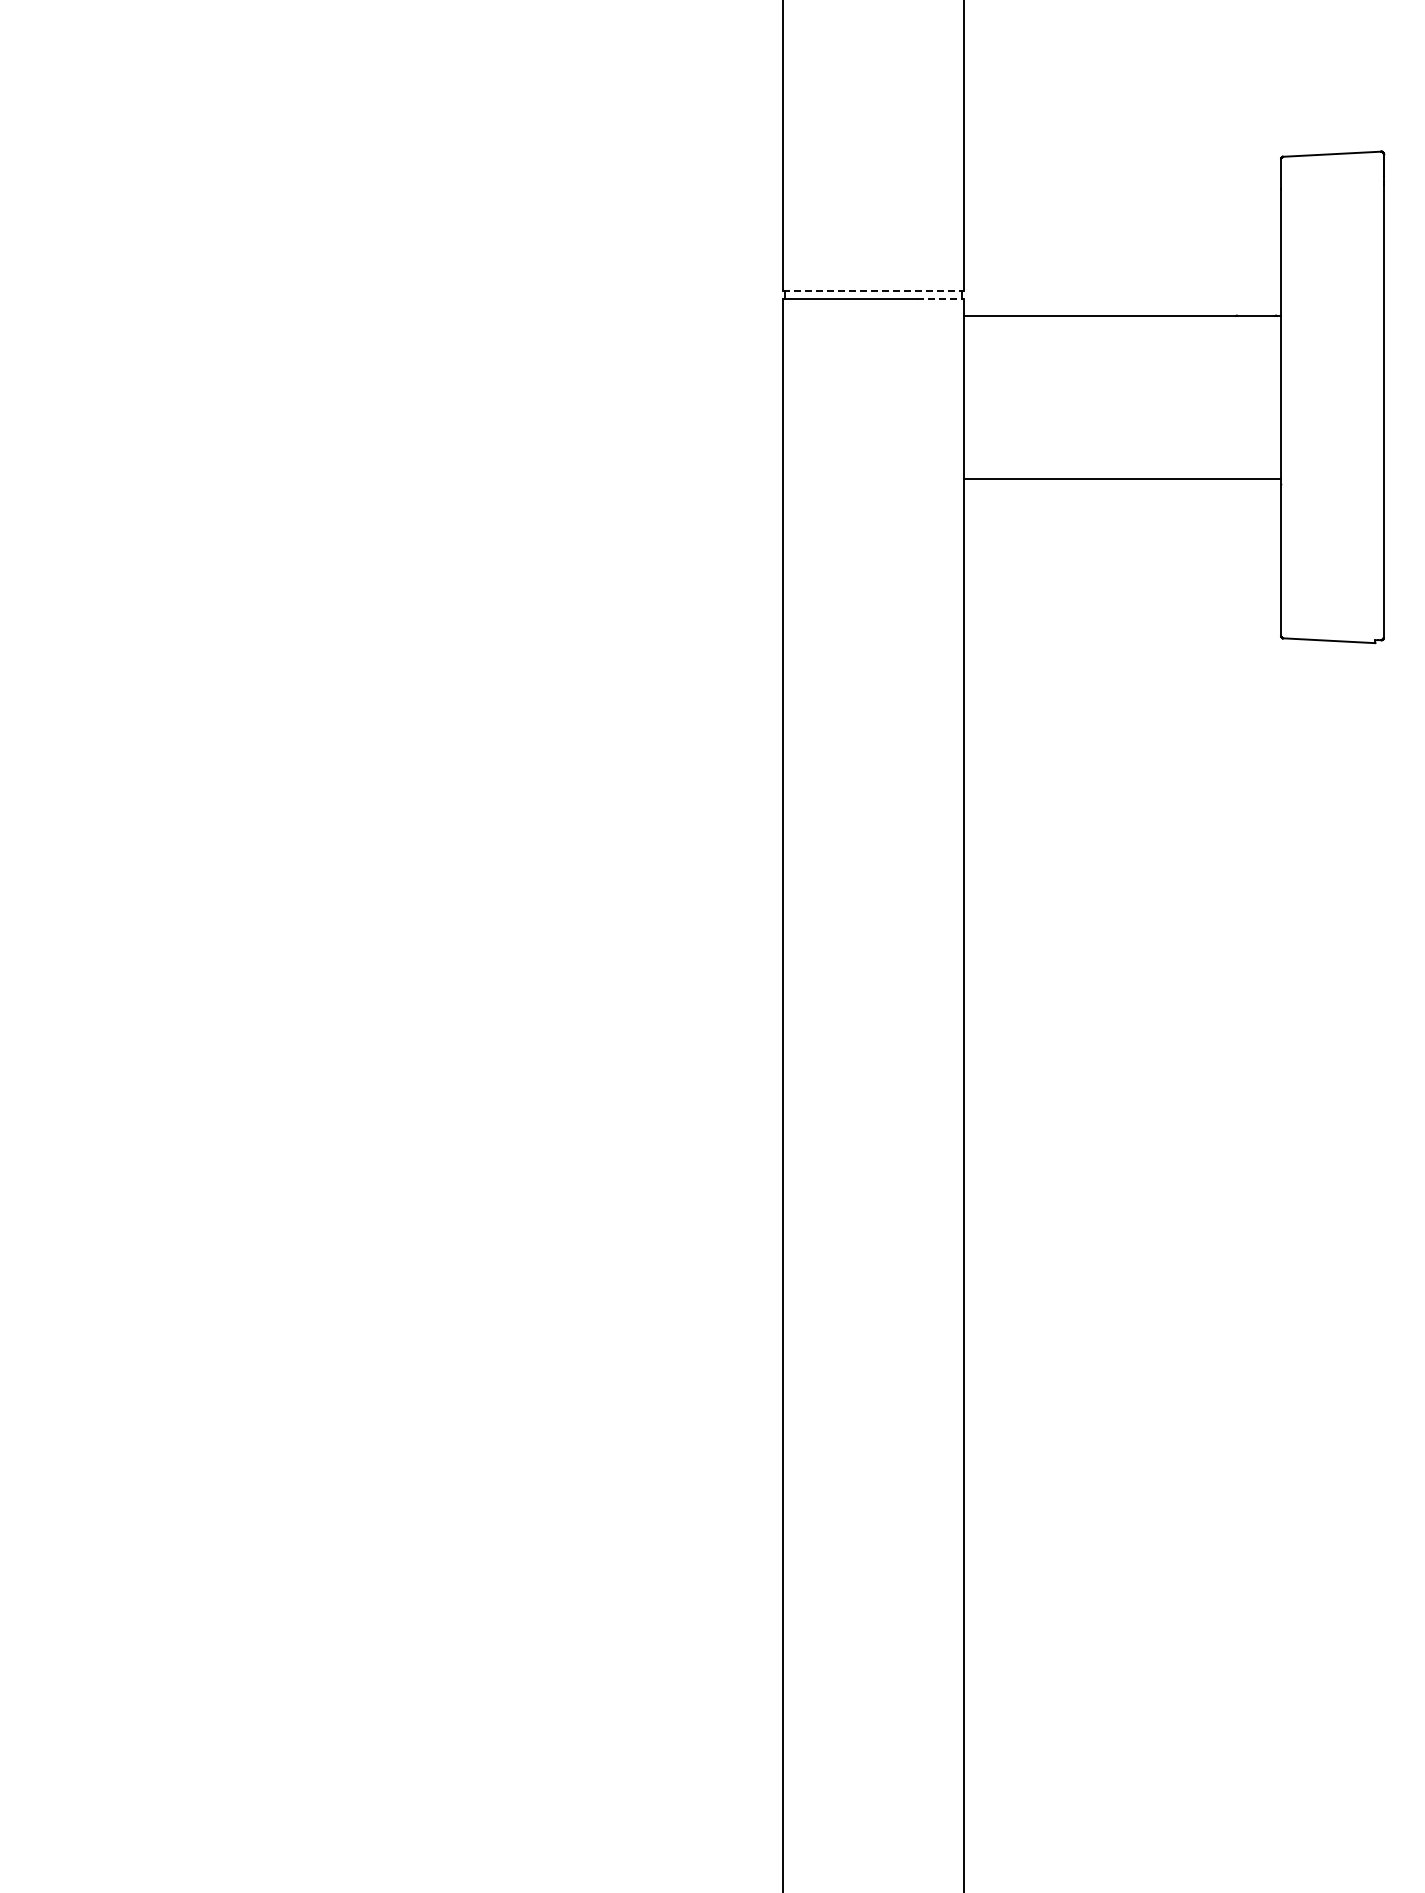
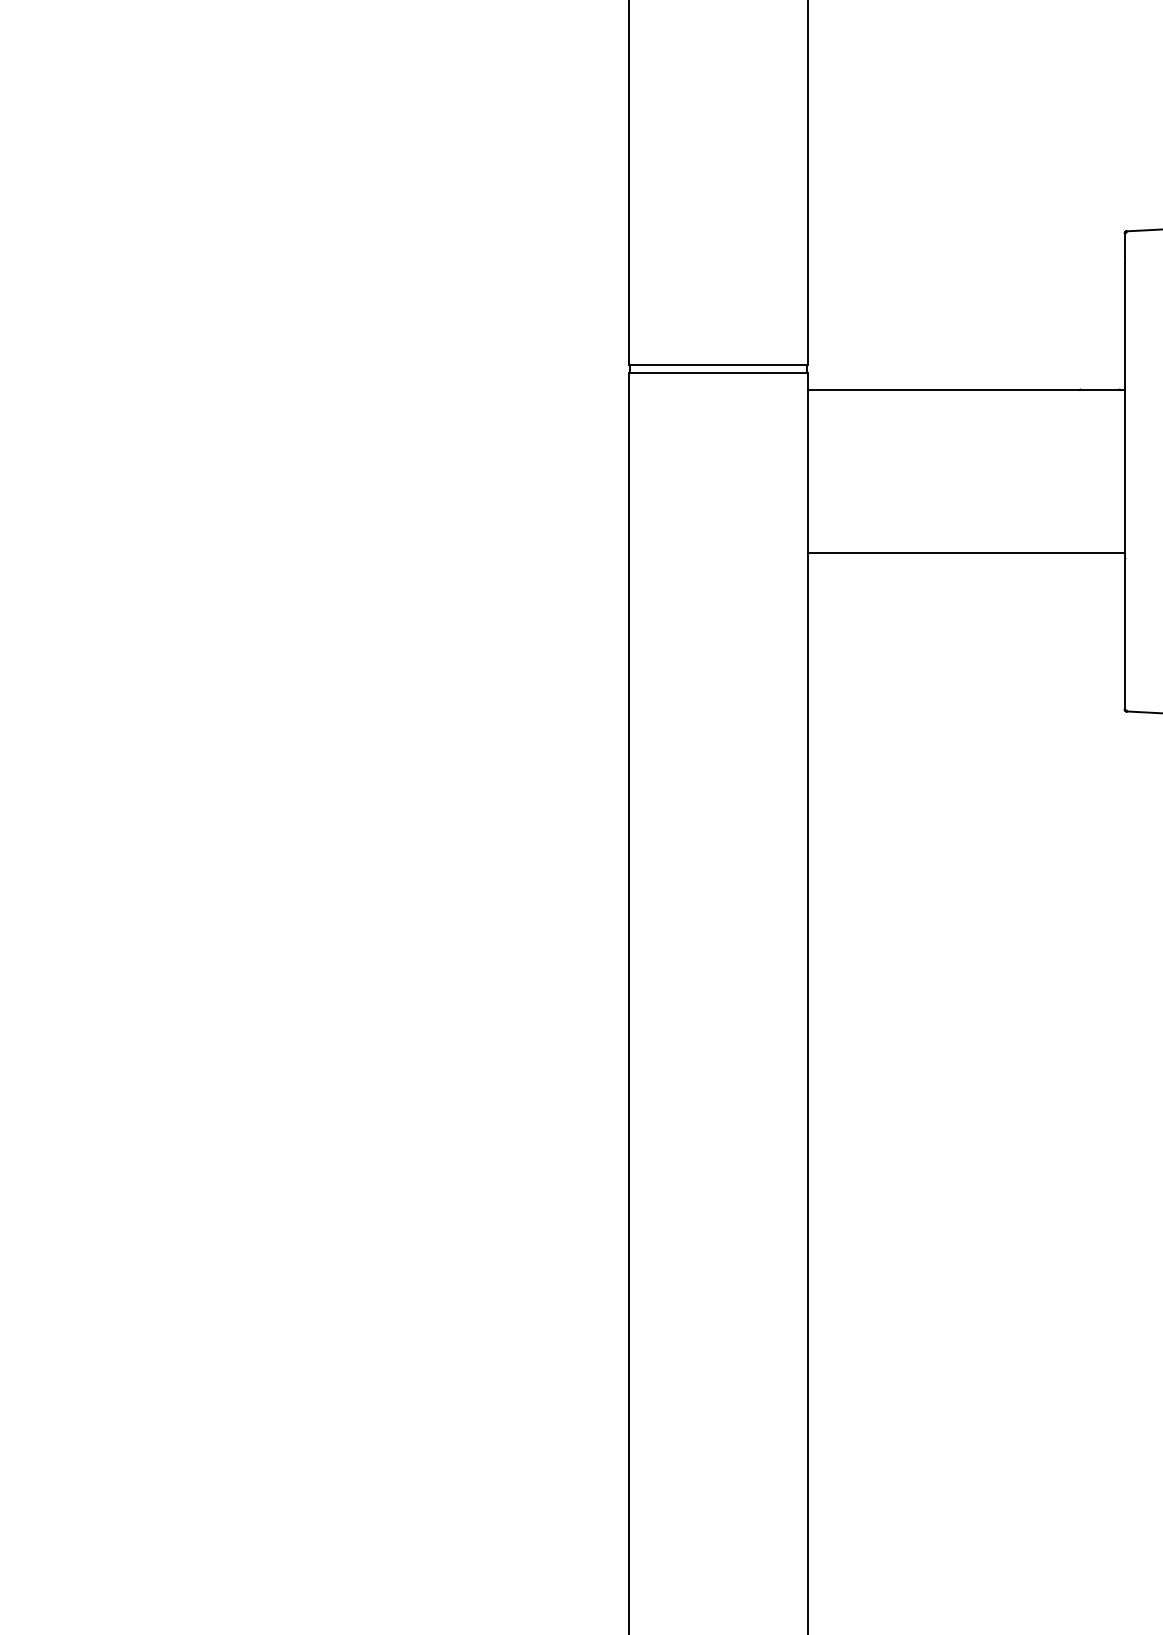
line: (874, 290) -> (719, 364), dashed -> solid
line: (940, 299) -> (785, 373), dashed -> solid

